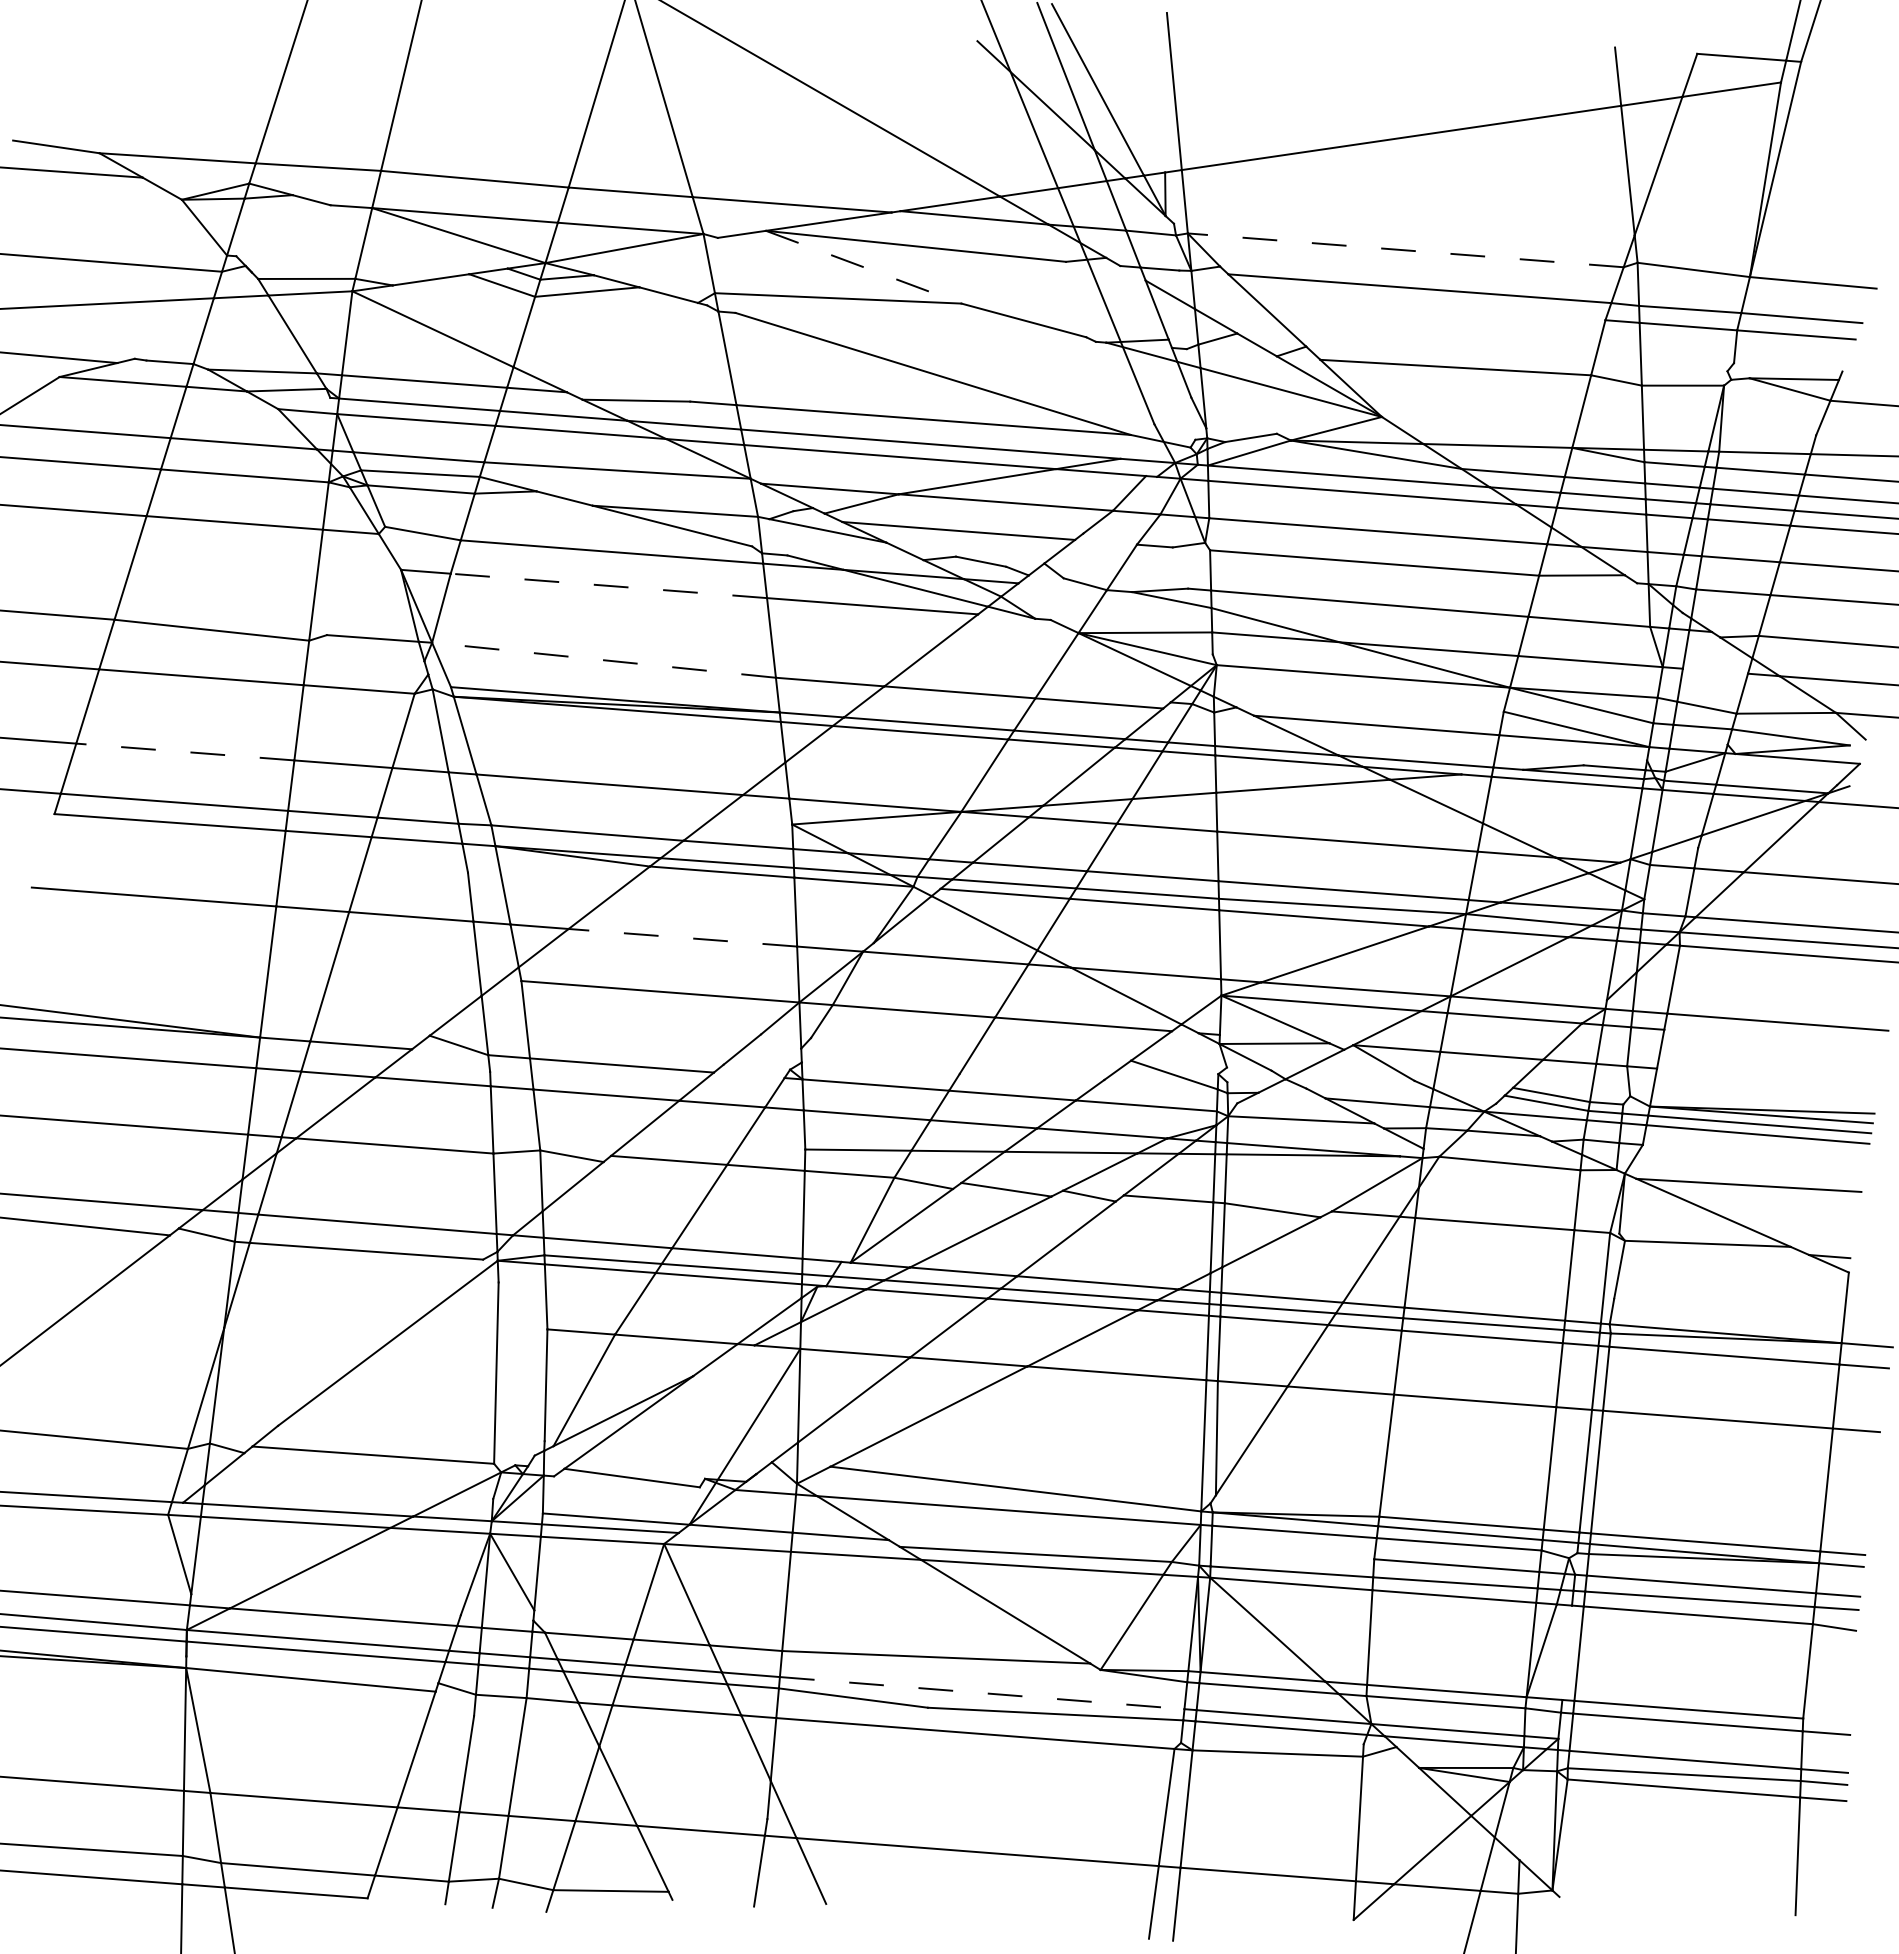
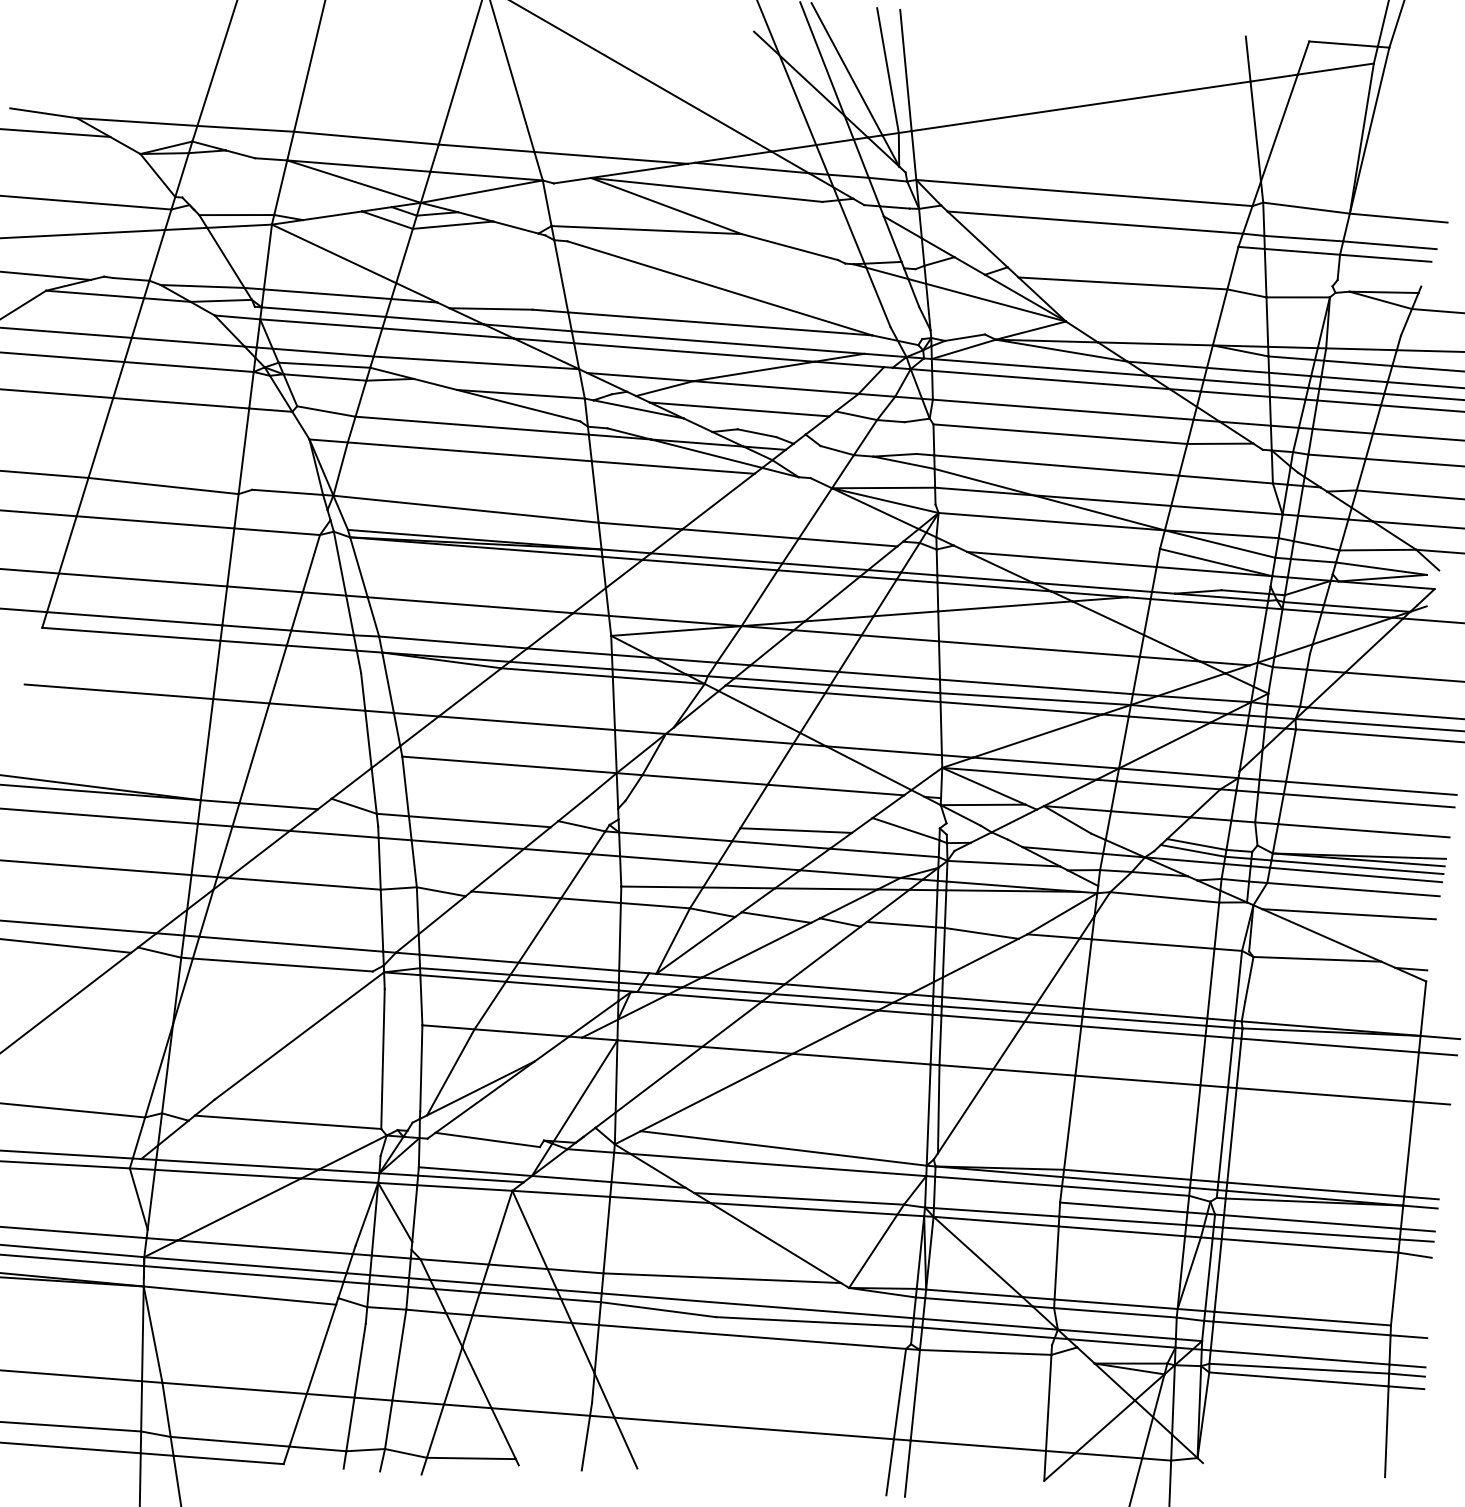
line: (1151, 91) -> (888, 70), added
line: (1405, 250) -> (1084, 193), dashed -> solid
line: (864, 267) -> (666, 206), dashed -> solid
line: (1110, 538) -> (856, 415), added
line: (608, 585) -> (469, 451), dashed -> solid
line: (604, 660) -> (466, 509), dashed -> solid
line: (1715, 670) -> (1323, 517), added
line: (184, 751) -> (142, 579), dashed -> solid
line: (682, 937) -> (526, 723), dashed -> solid
line: (1774, 1037) -> (1368, 800), added
line: (753, 1071) -> (581, 826), added
line: (1031, 1076) -> (795, 830), added
line: (1768, 1076) -> (1364, 830), added
line: (1754, 1153) -> (1353, 889), added
line: (1567, 1652) -> (1209, 1274), added
line: (982, 1693) -> (757, 1306), dashed -> solid
line: (1521, 1815) -> (1173, 1400), added

